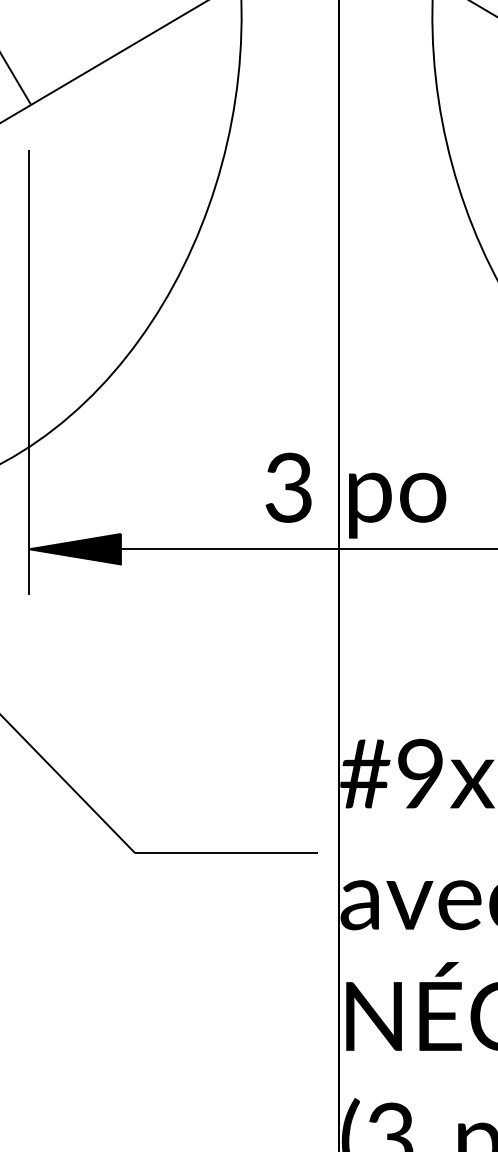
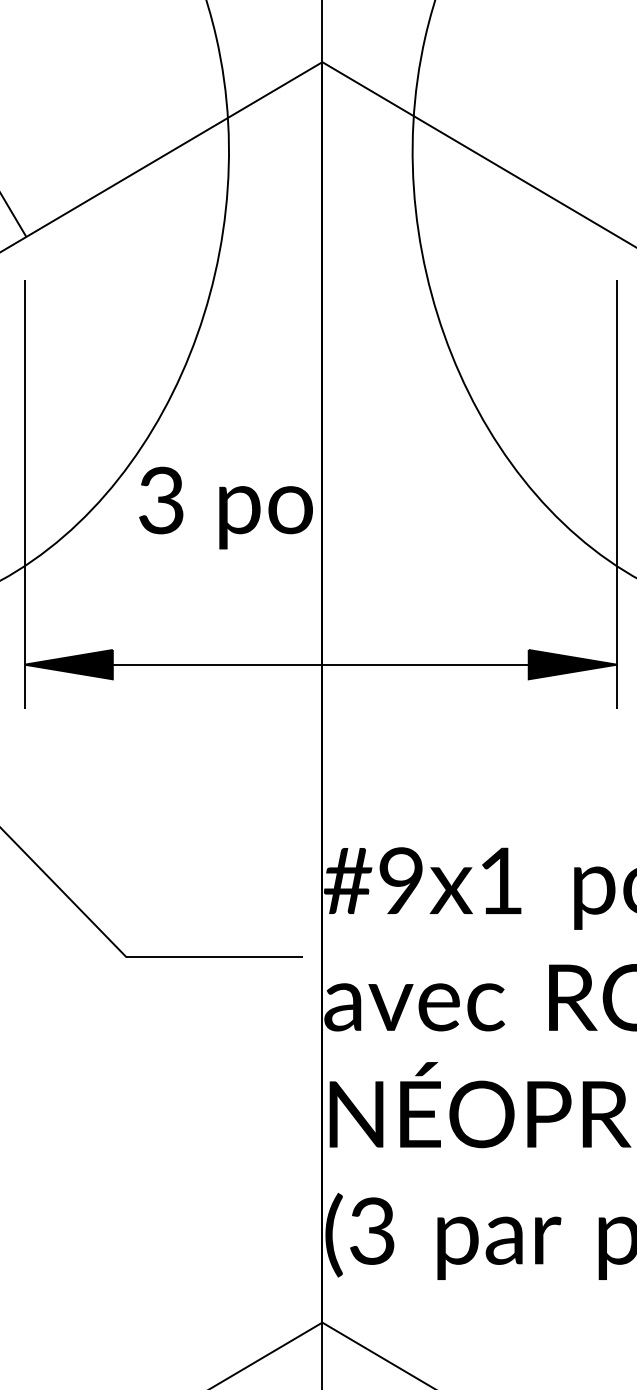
text: (355, 495) -> (225, 507), moved

